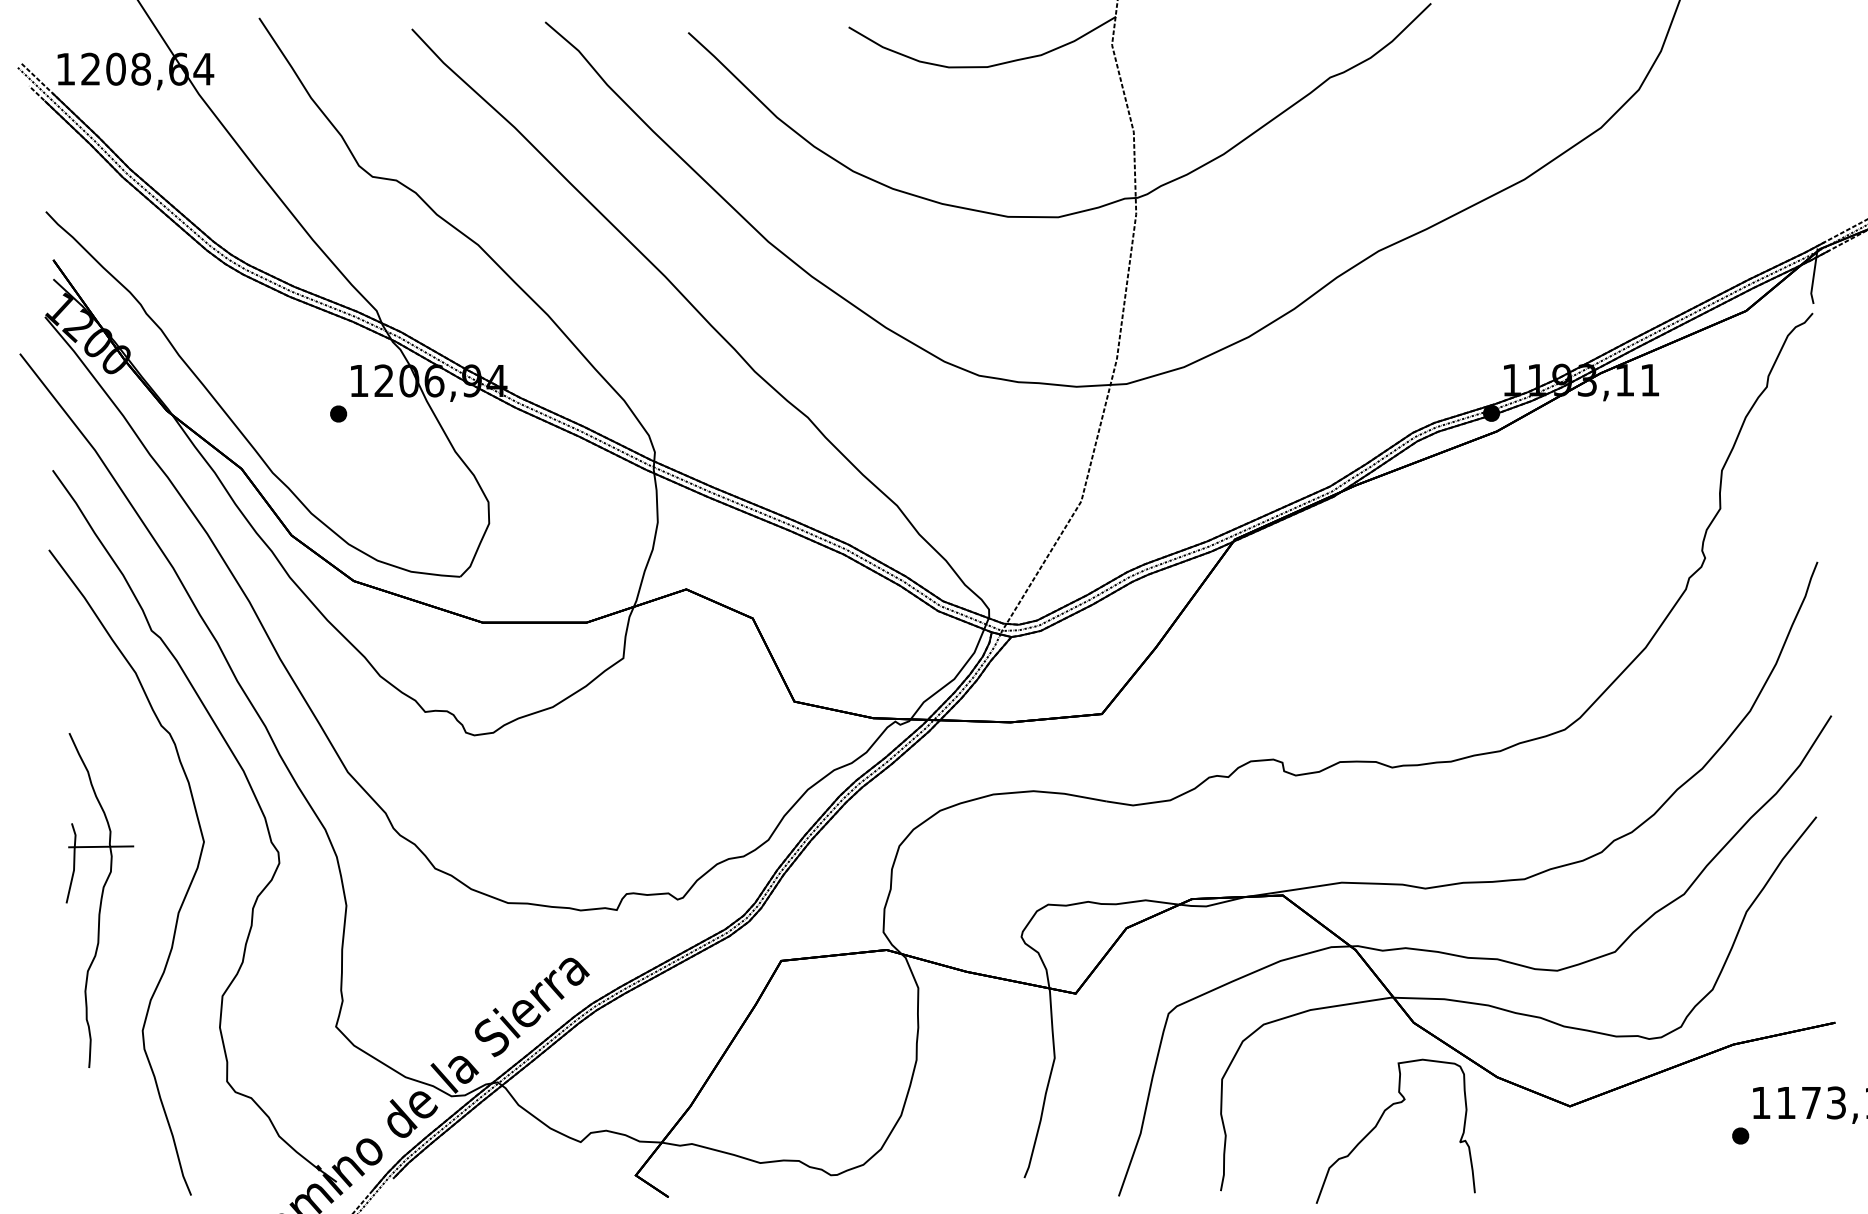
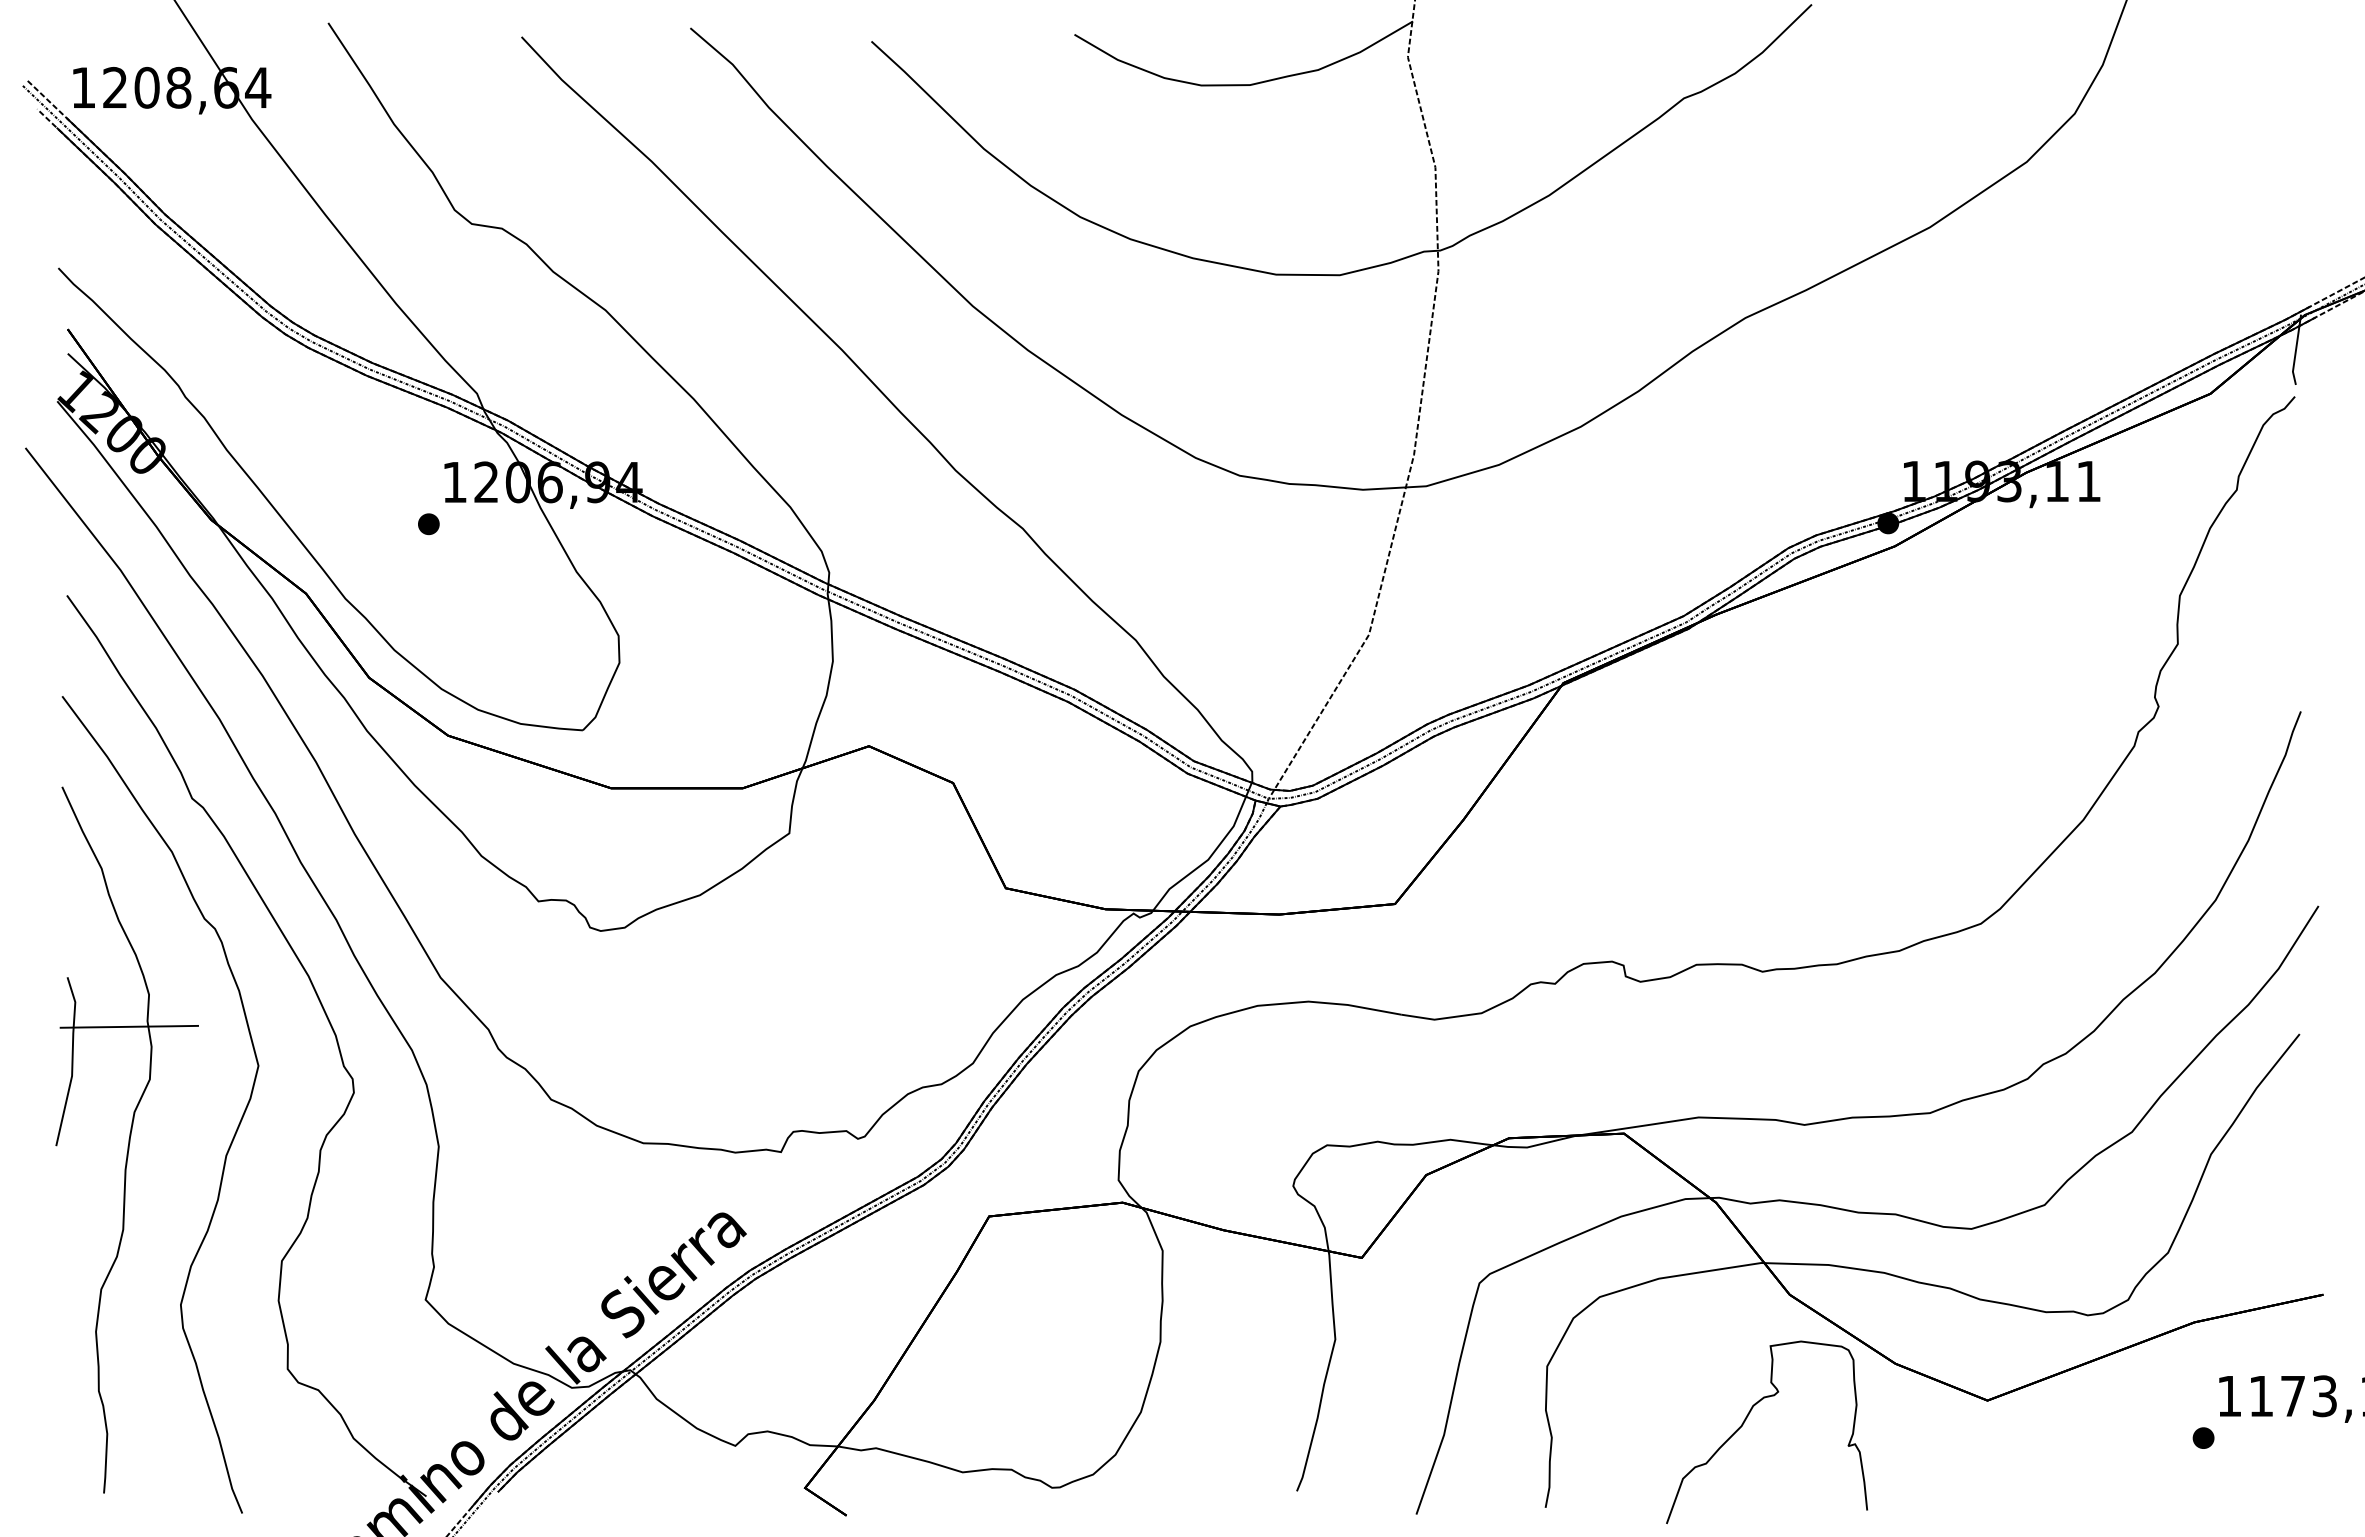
part: (99, 900) -> (126, 1140), size x1.67

